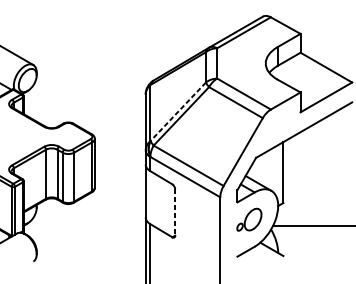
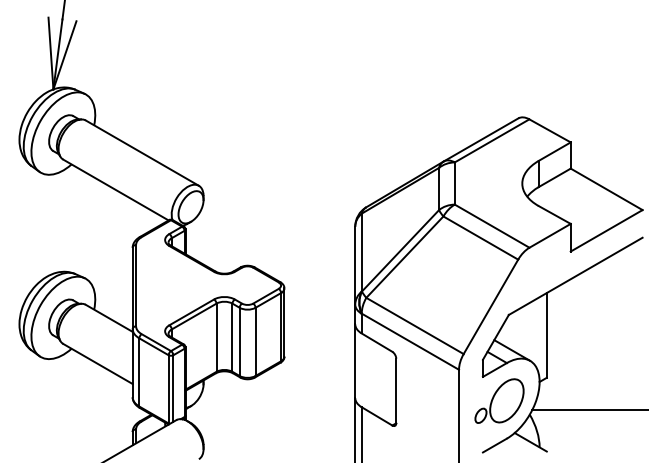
line: (178, 112) -> (400, 251), dashed -> solid
line: (175, 212) -> (396, 391), dashed -> solid
part: (249, 219) -> (499, 400), size x1.43

